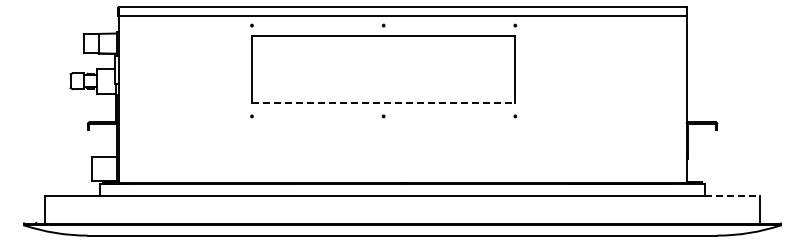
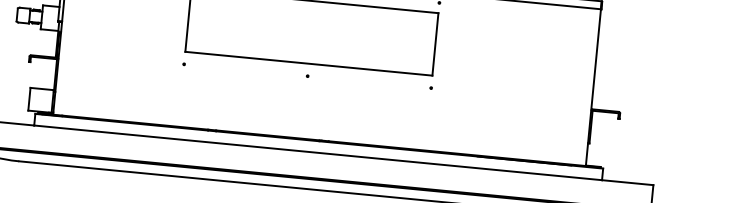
line: (383, 103) -> (308, 64), dashed -> solid
line: (732, 196) -> (627, 182), dashed -> solid

